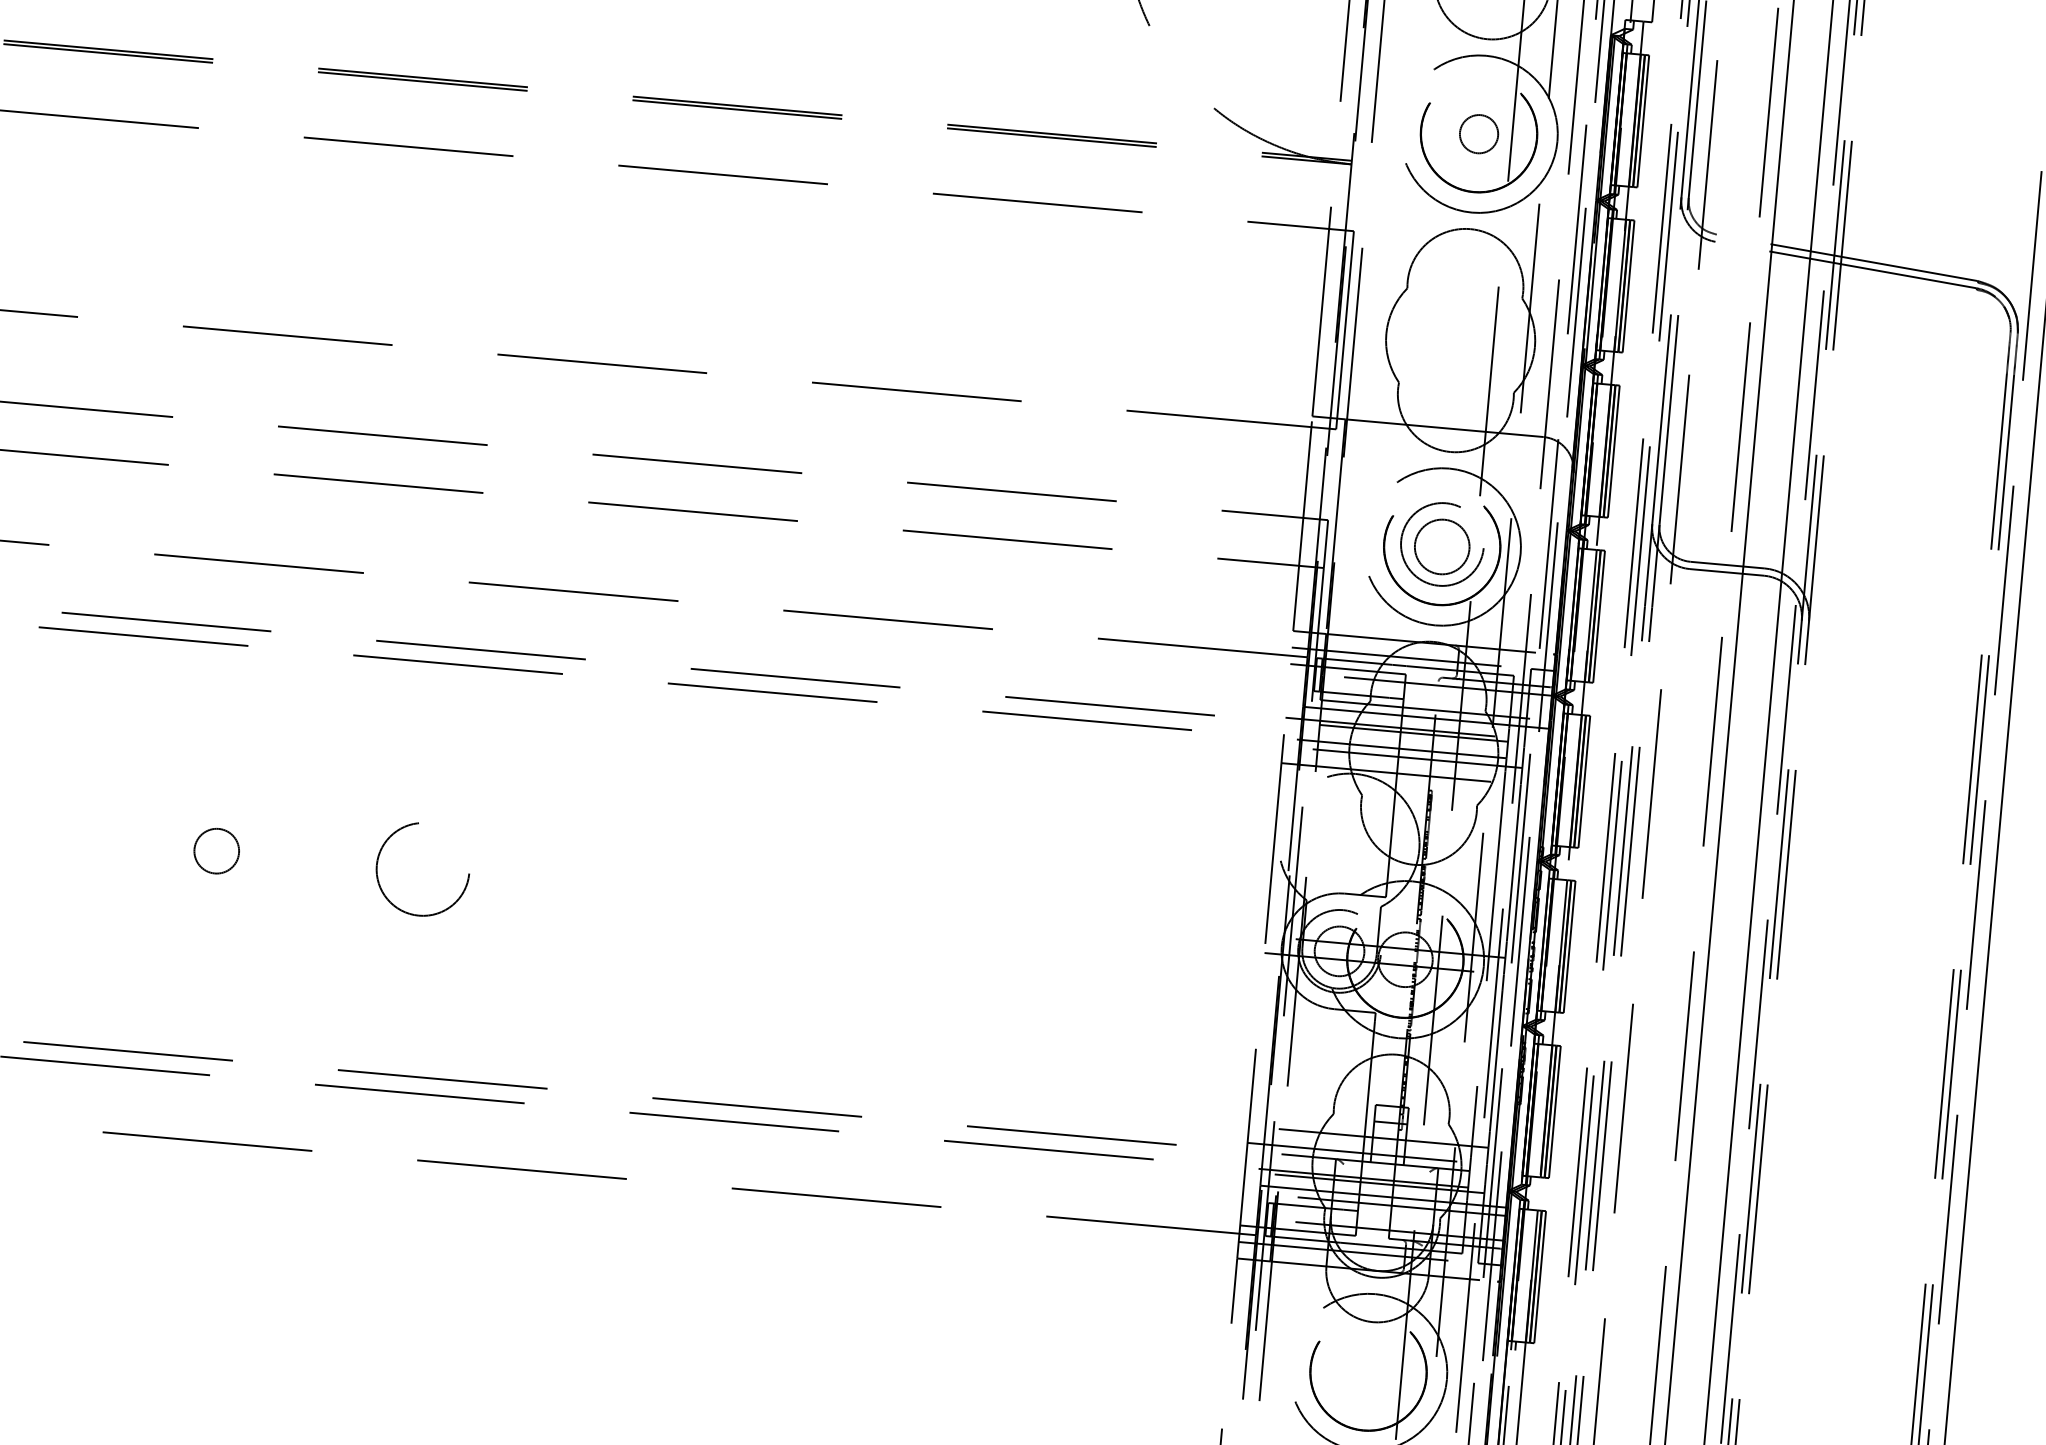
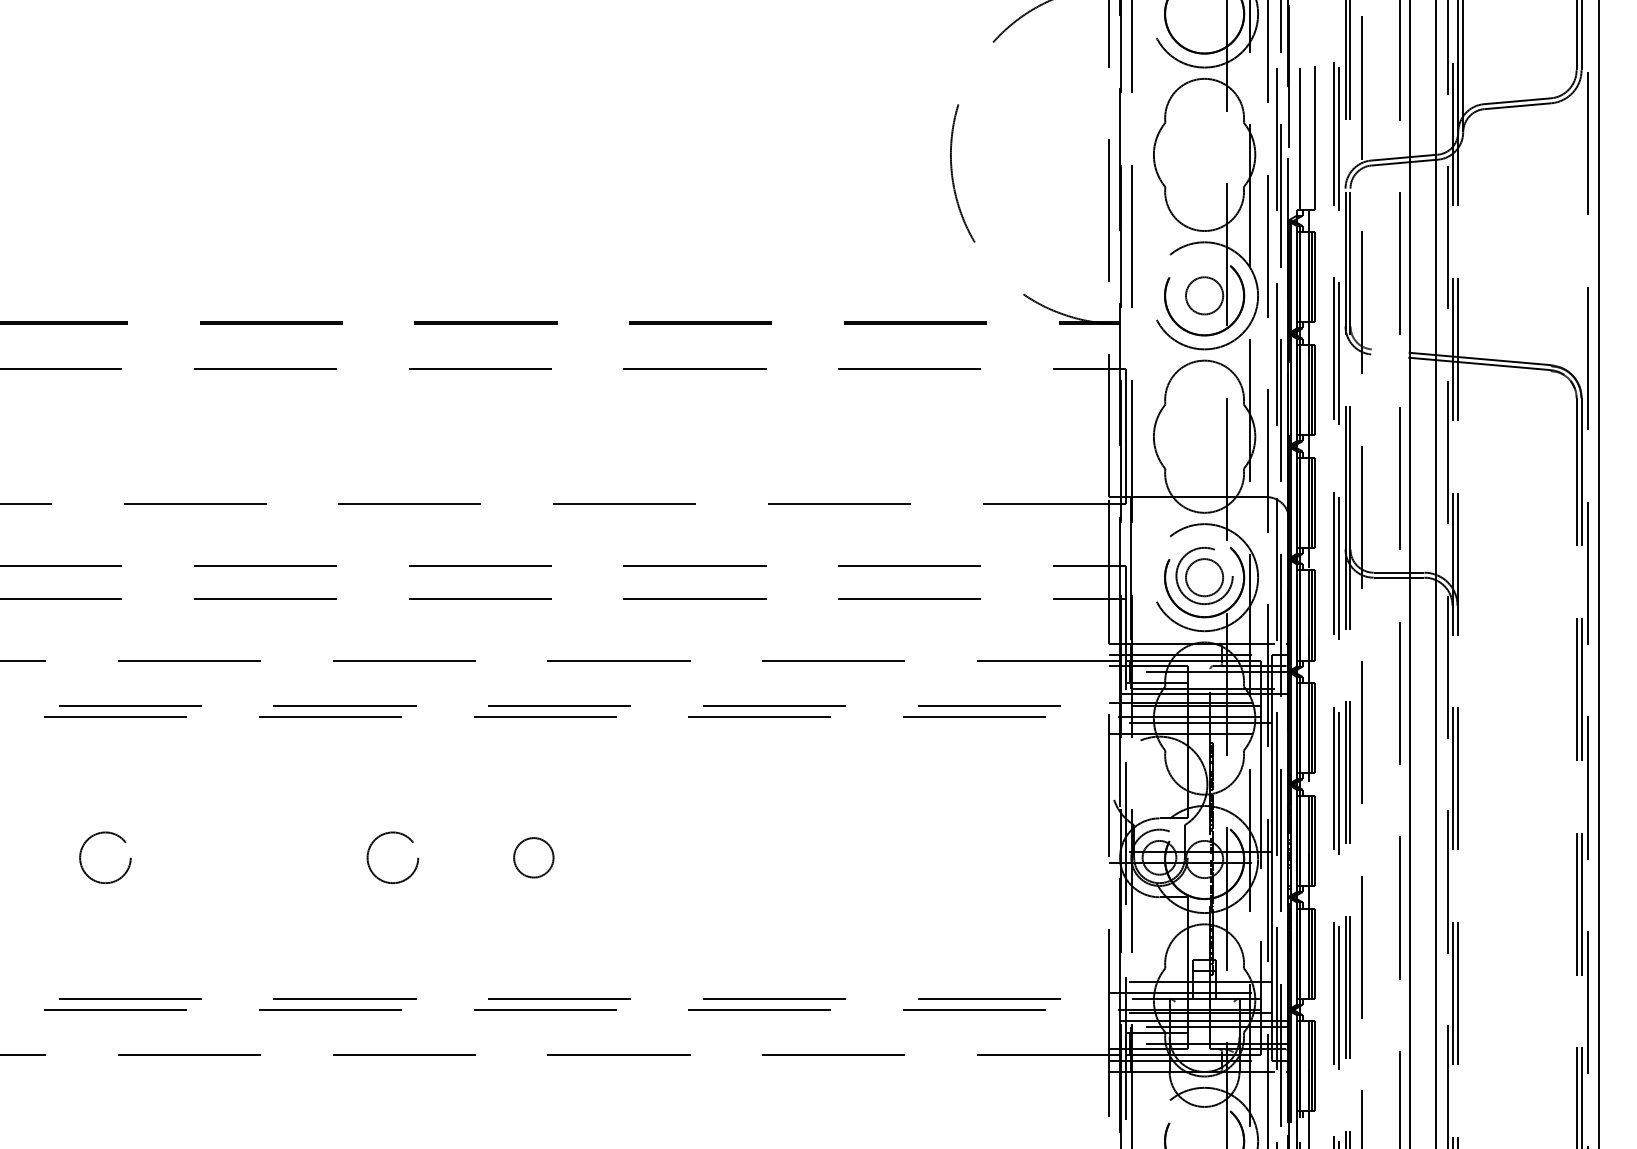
circle: (1478, 133) -> (1204, 295), size x1.43
circle: (216, 850) -> (392, 857), size x1.67
circle: (422, 869) -> (533, 857), size x0.62

